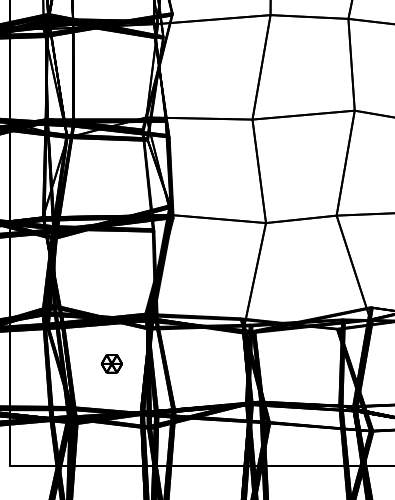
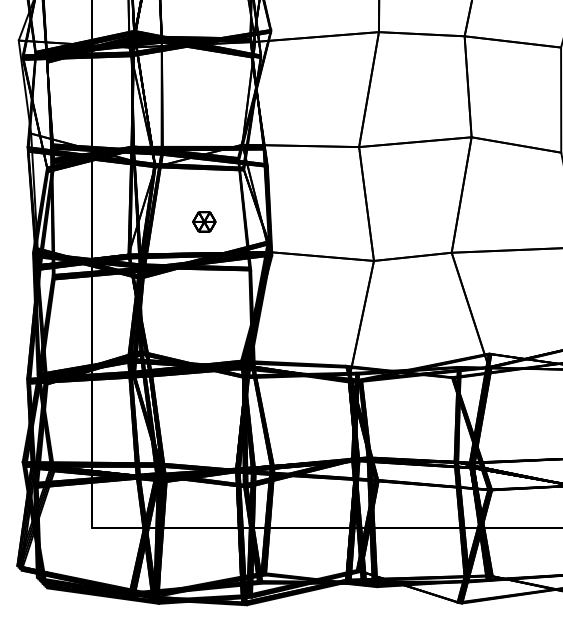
part: (112, 363) -> (204, 221), moved

